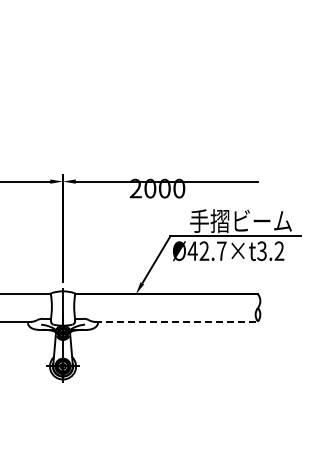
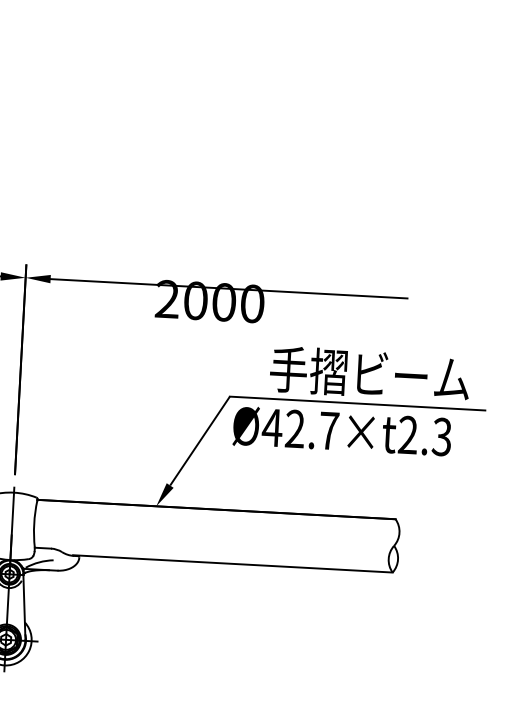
text: (270, 250) -> (424, 434), Ø42.7×t3.2 -> Ø42.7×t2.3
line: (176, 321) -> (233, 563), dashed -> solid

